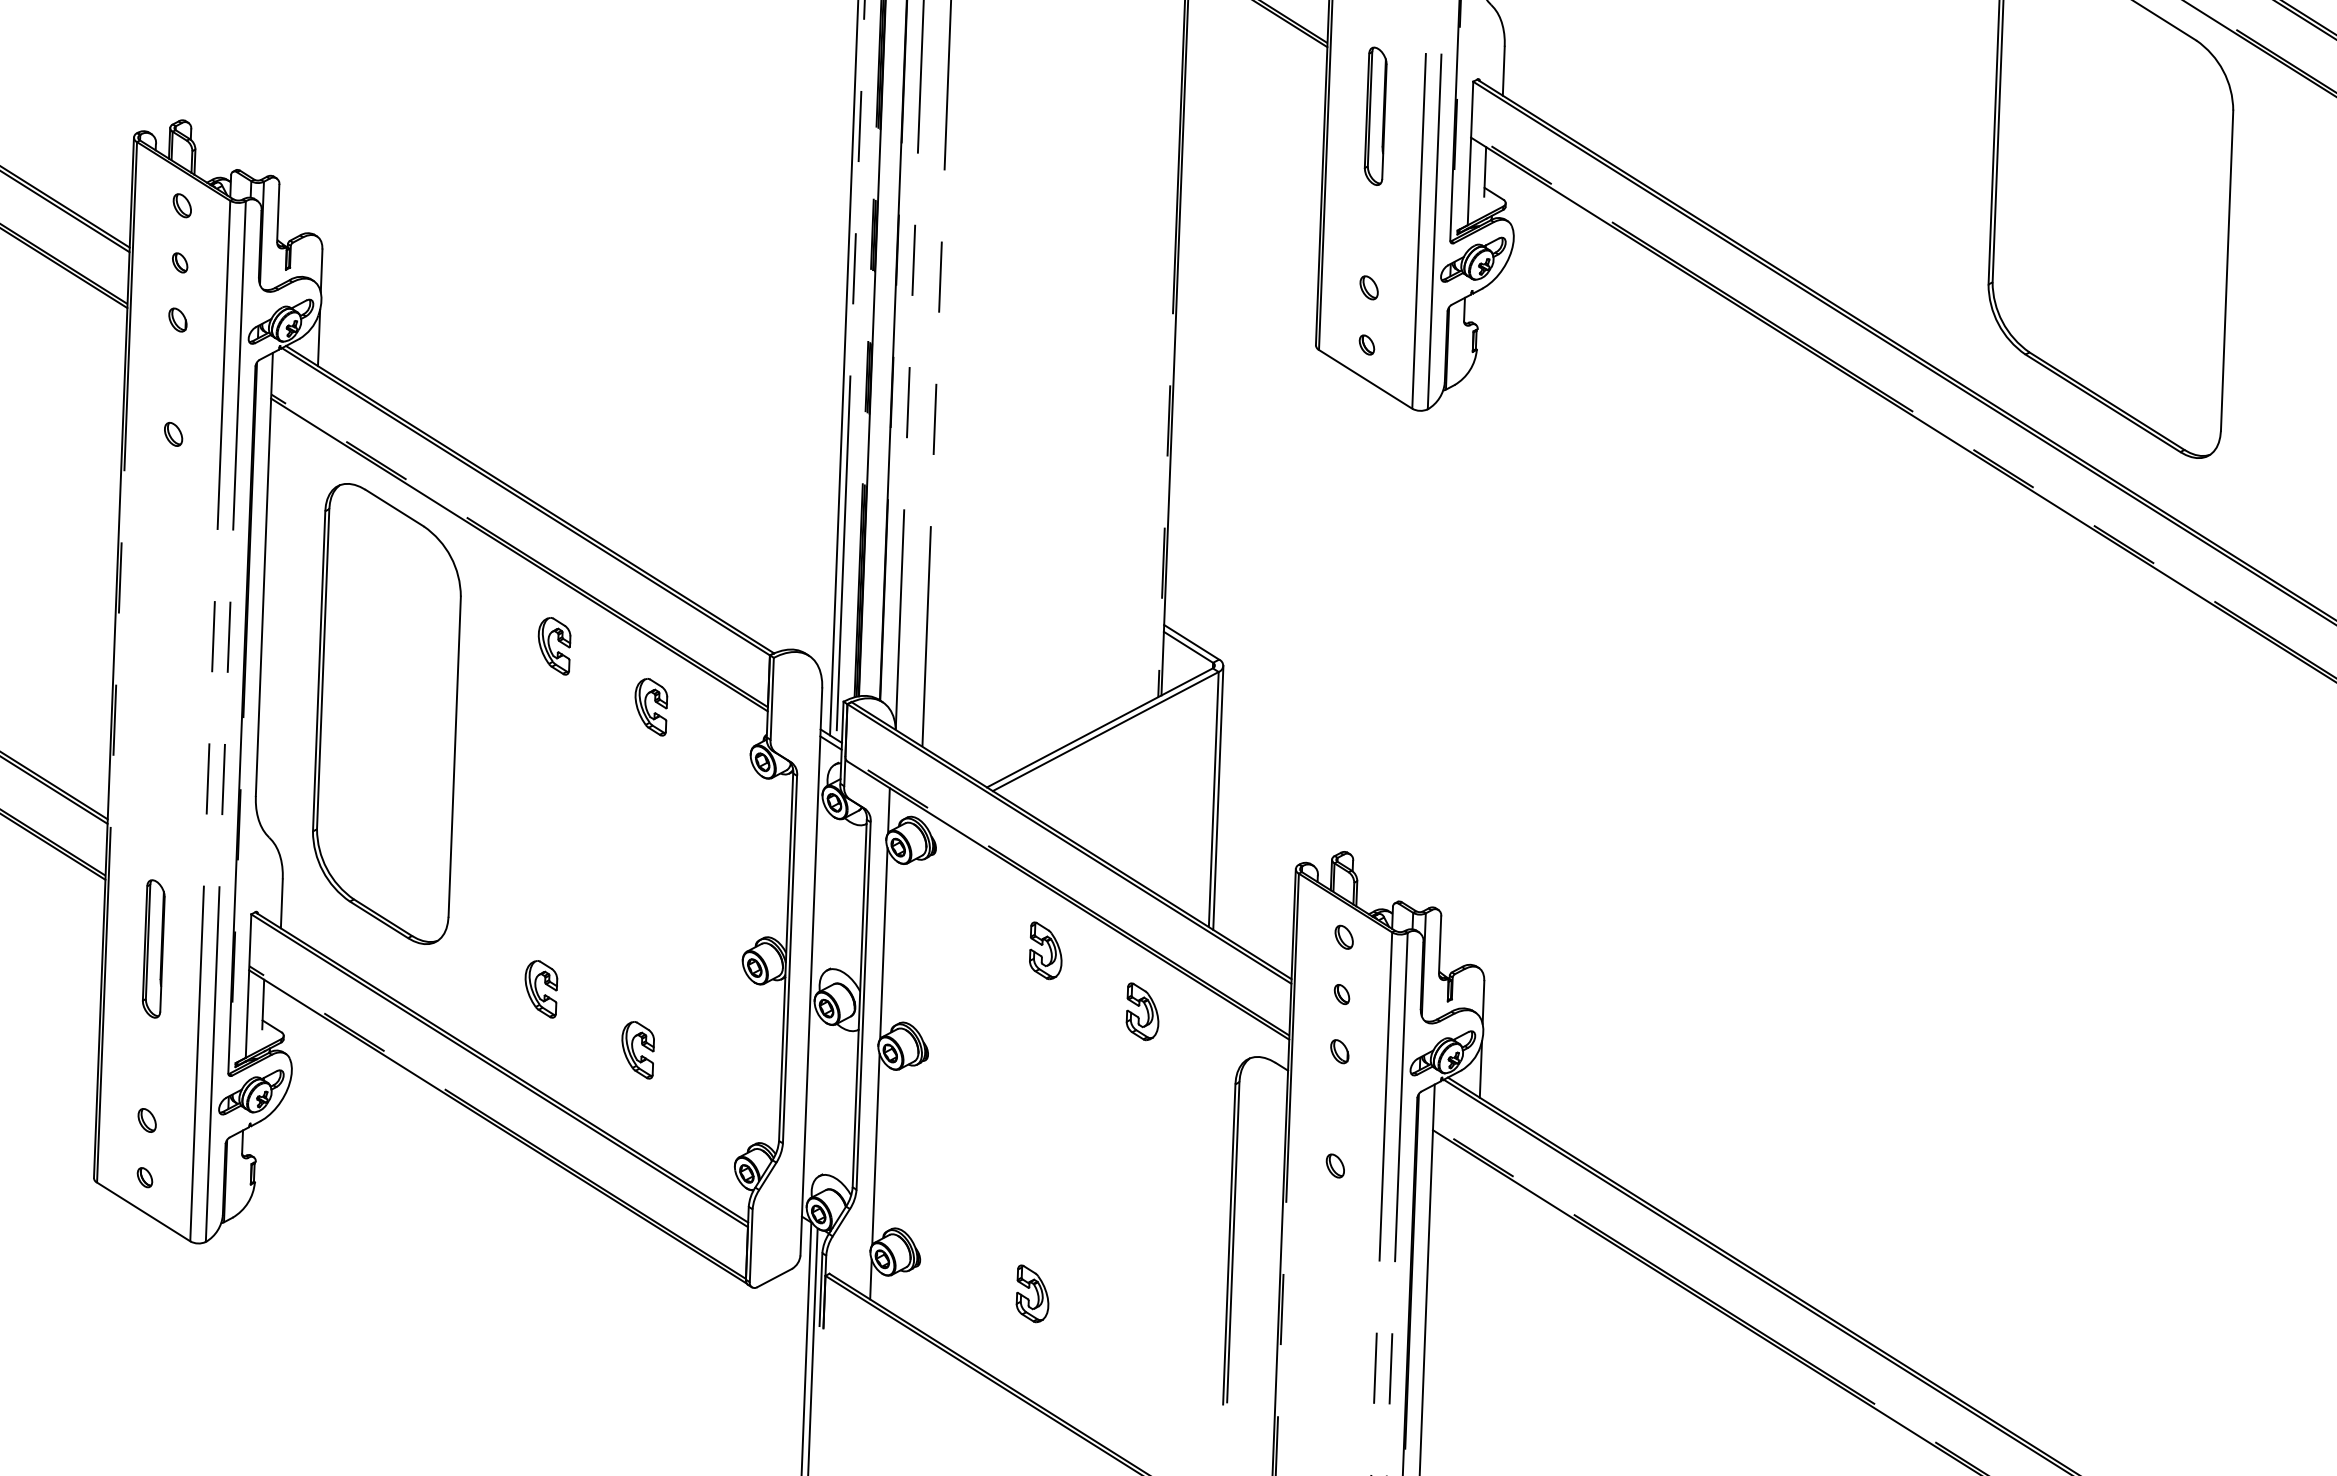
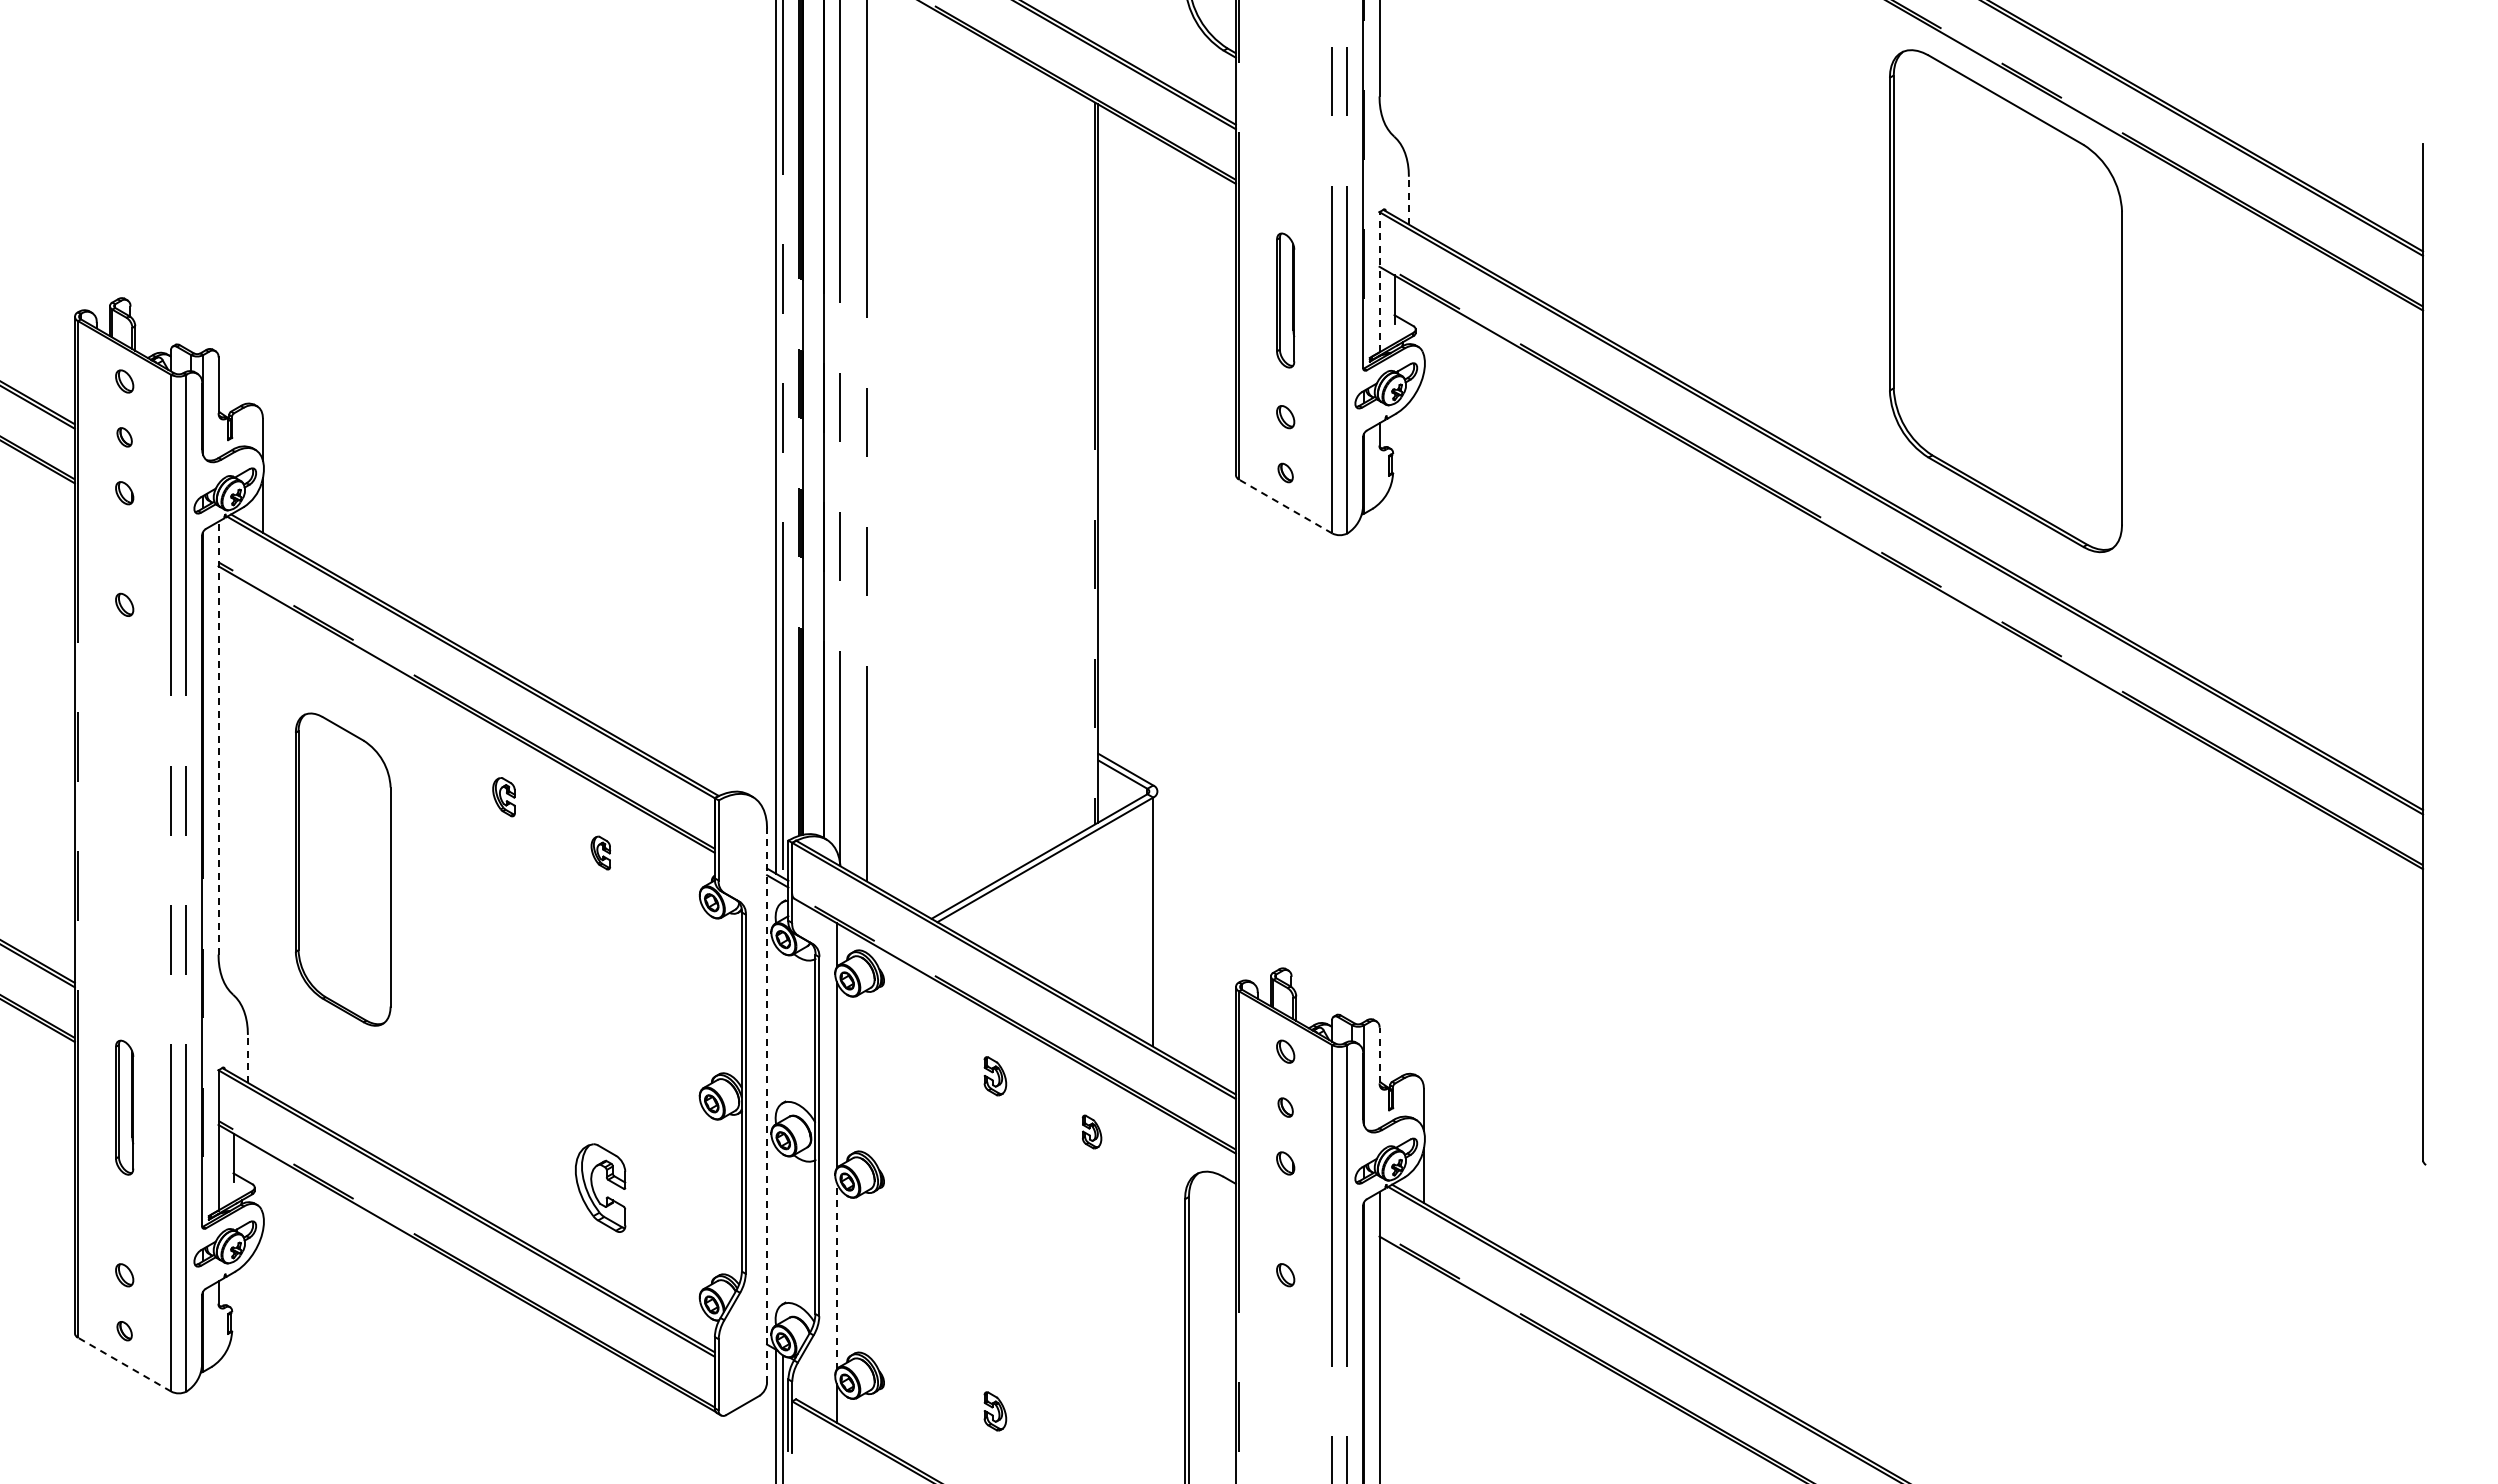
line: (1503, 70) -> (1408, 200), solid -> dashed
part: (1375, 116) -> (1285, 300), moved
line: (1470, 152) -> (1379, 281), solid -> dashed
line: (1365, 379) -> (1285, 506), solid -> dashed
line: (264, 573) -> (218, 737), solid -> dashed
part: (553, 645) -> (503, 796), size x0.7
part: (650, 706) -> (600, 852), size x0.6
part: (386, 713) -> (342, 869), size x0.7
line: (1218, 797) -> (1157, 920), removed
line: (281, 903) -> (247, 1058), solid -> dashed
line: (1440, 944) -> (1379, 1055), solid -> dashed
part: (1046, 951) -> (995, 1076), size x0.7
line: (811, 970) -> (767, 1104), solid -> dashed
part: (540, 989) -> (503, 1132), removed
part: (1142, 1011) -> (1091, 1131), size x0.6
part: (637, 1050) -> (600, 1188), size x1.6
line: (875, 1148) -> (836, 1275), solid -> dashed
line: (143, 1211) -> (124, 1364), solid -> dashed
part: (1033, 1294) -> (995, 1411), size x0.7

